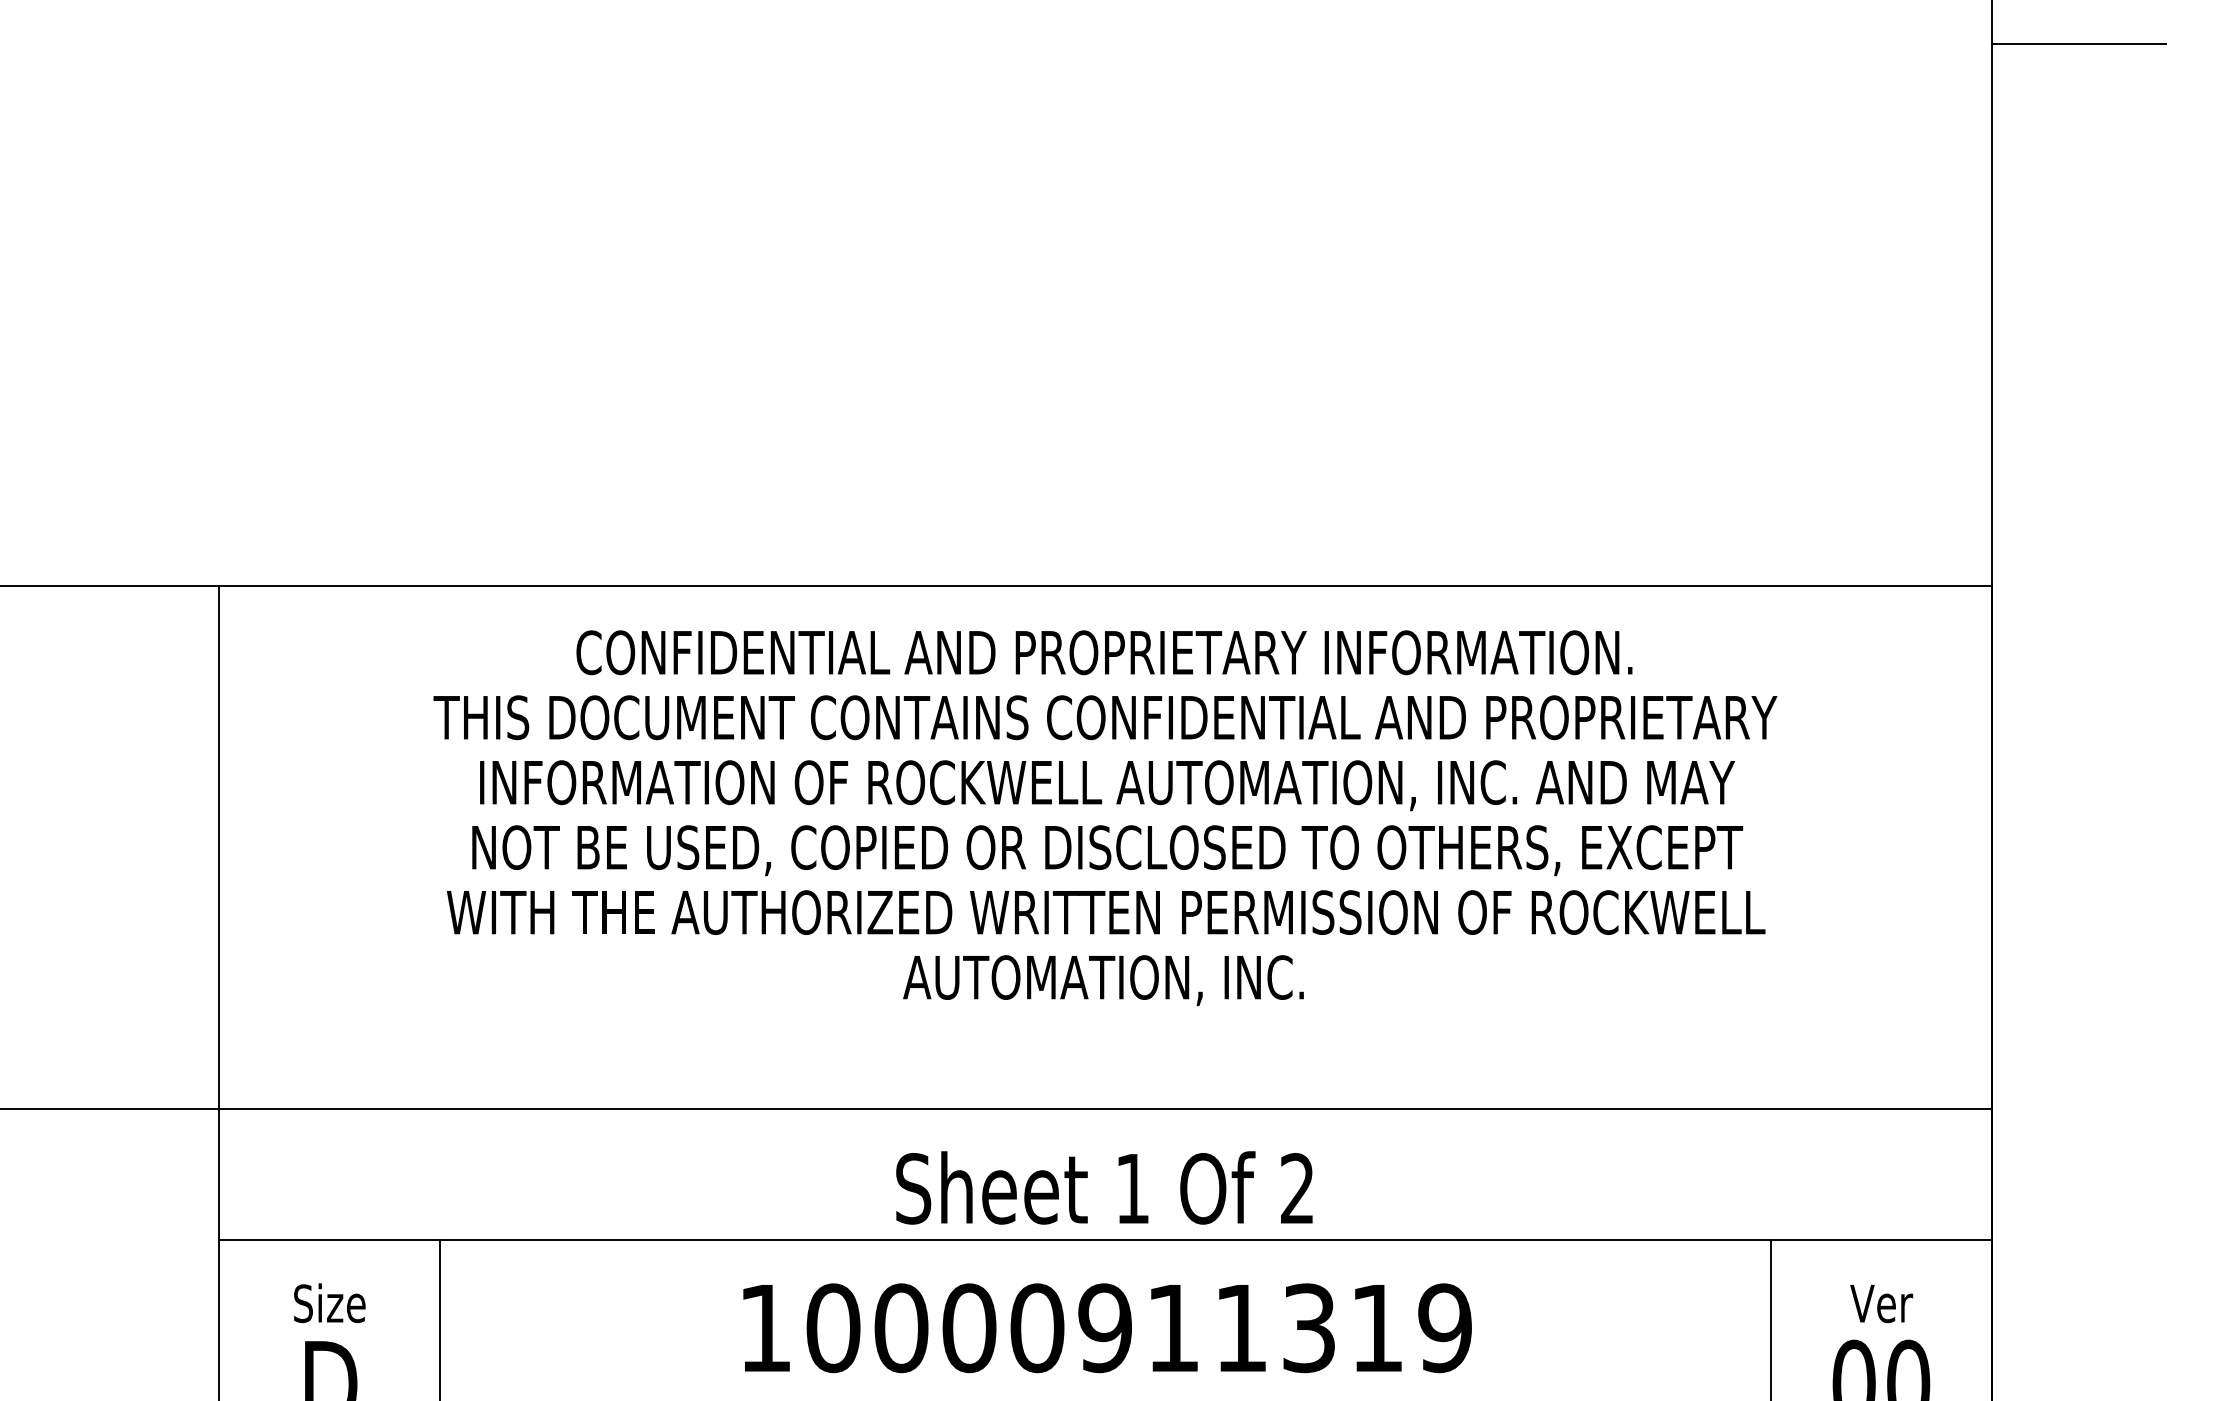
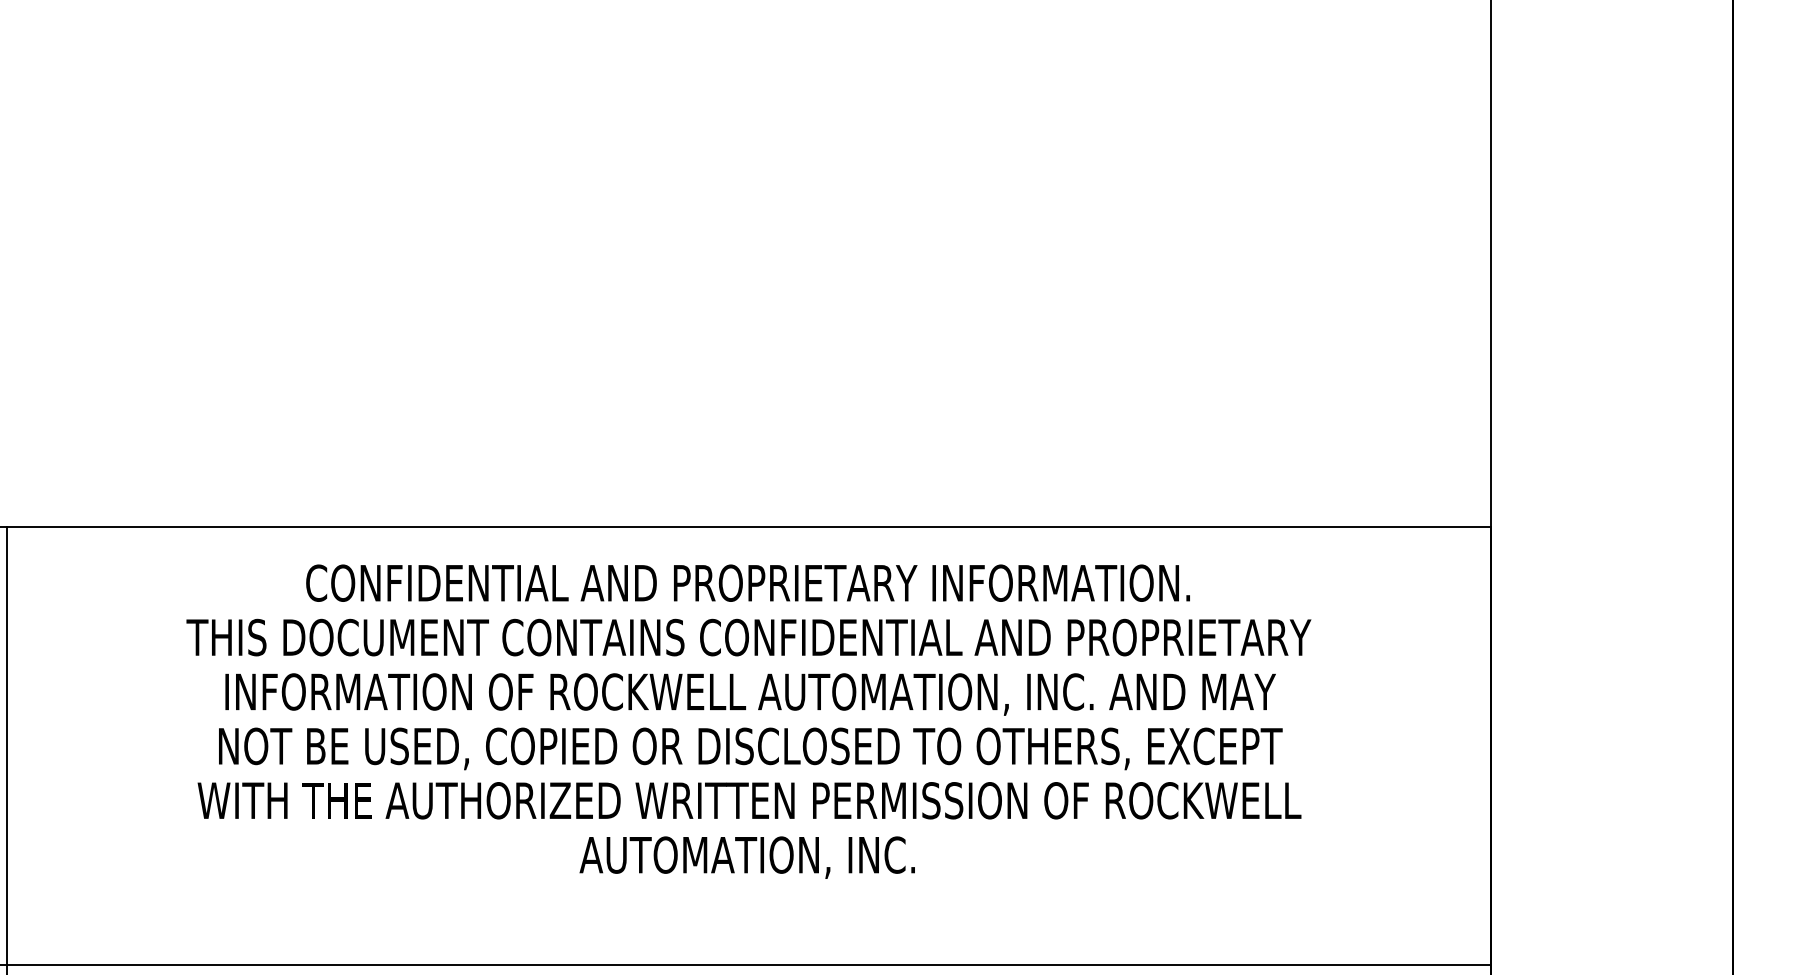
line: (2078, 44) -> (1563, 74), removed

